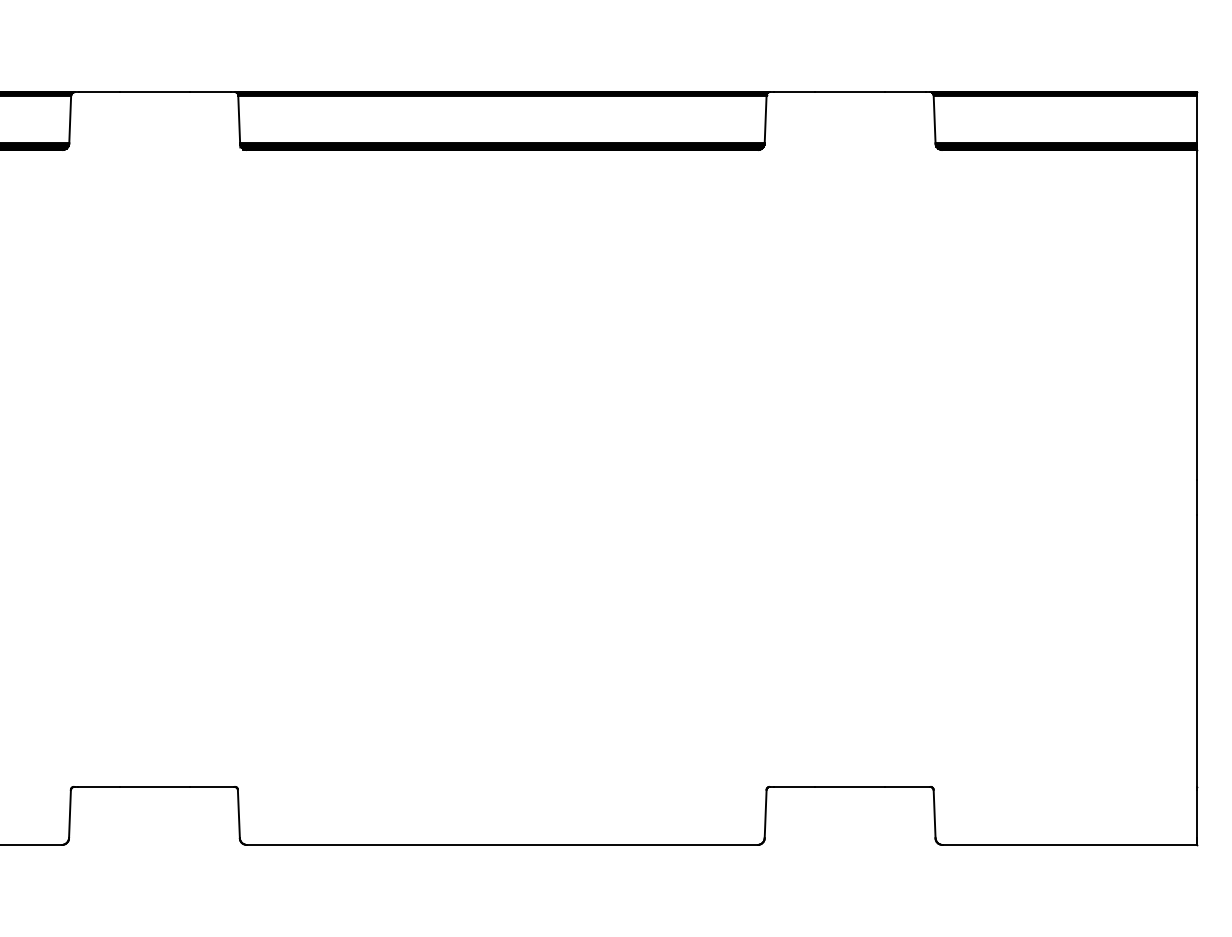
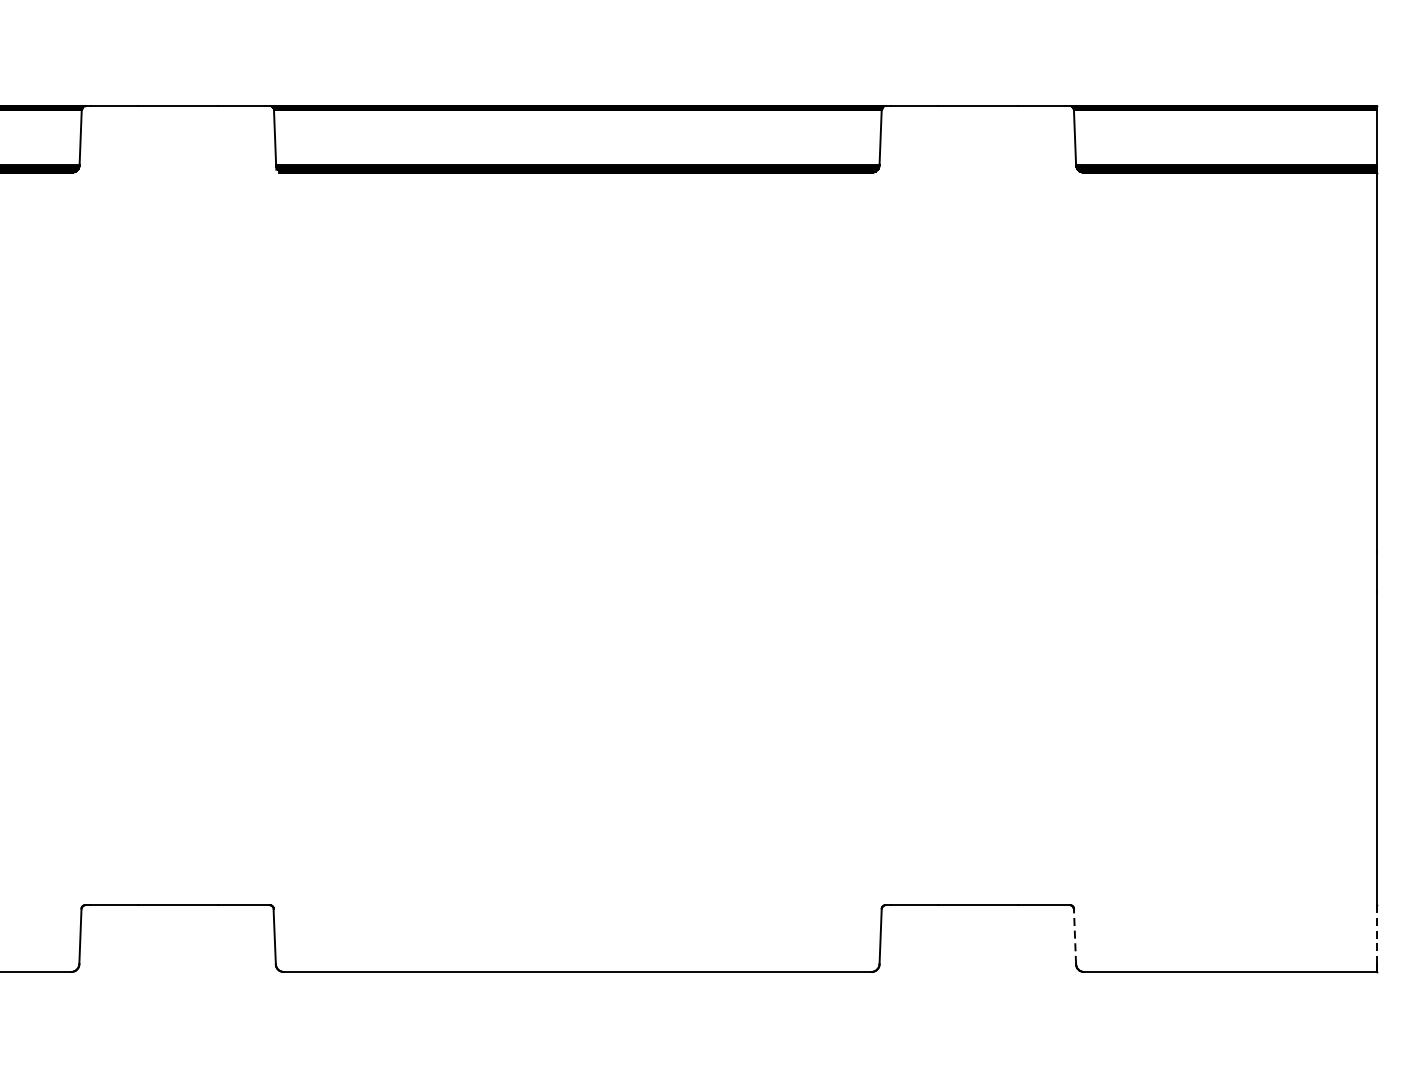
line: (934, 814) -> (1074, 937), solid -> dashed
line: (1197, 814) -> (1377, 937), solid -> dashed

